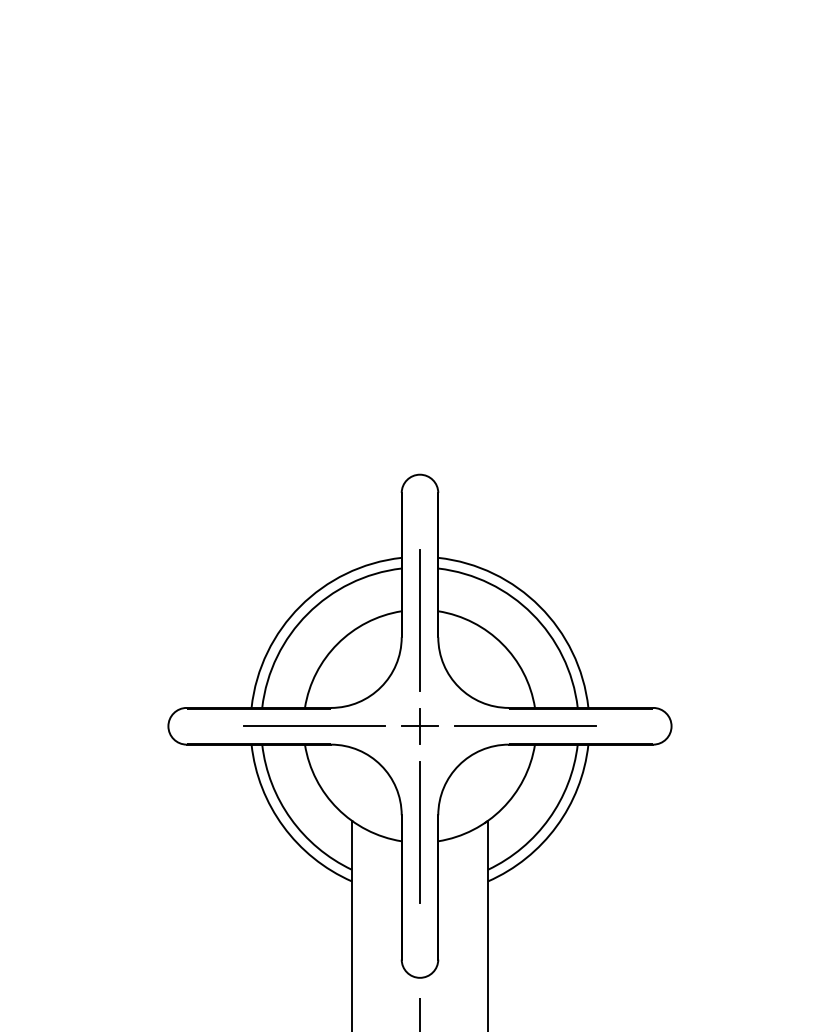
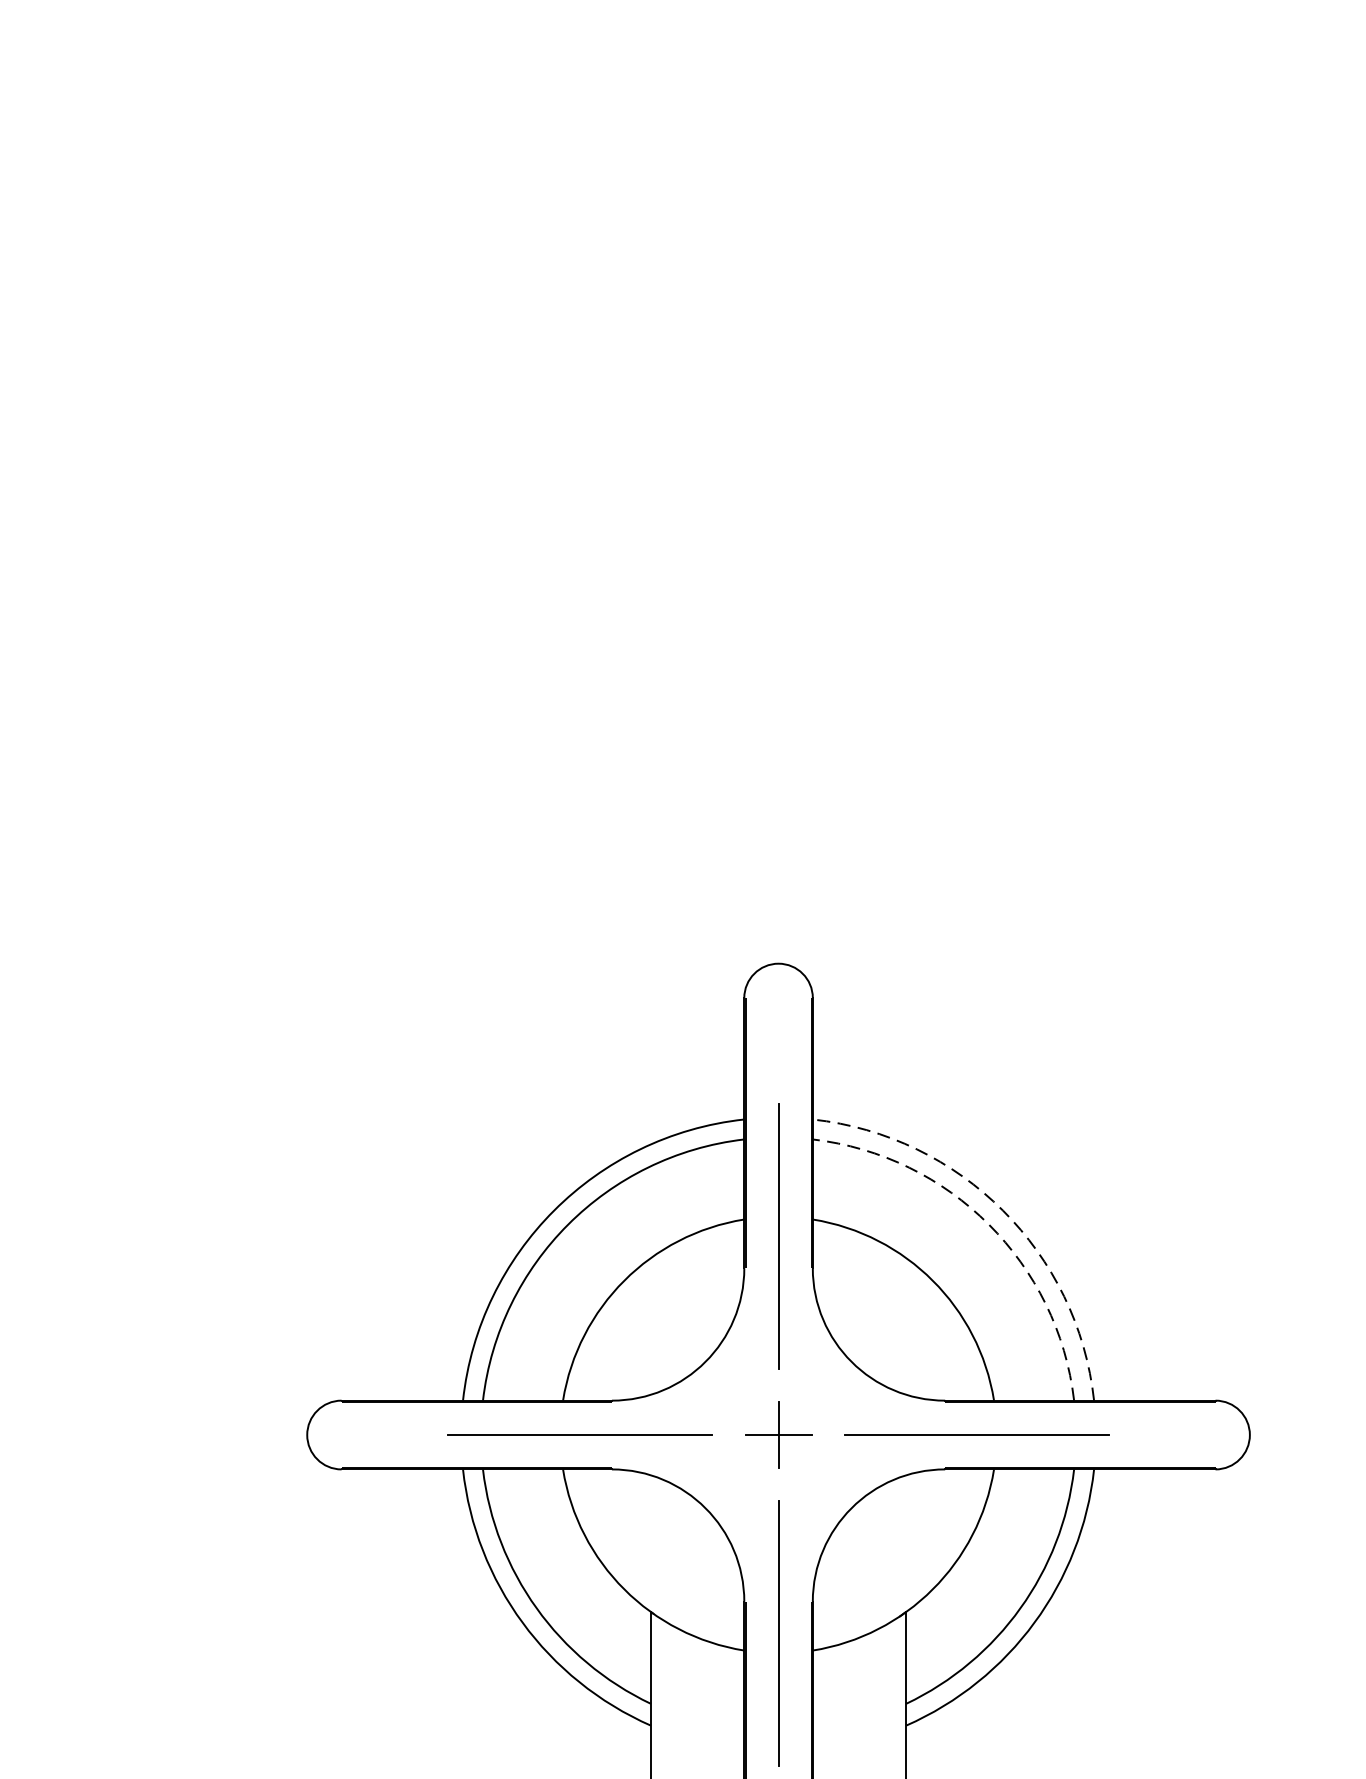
arc: (539, 606) -> (1002, 1210), solid -> dashed
arc: (532, 613) -> (989, 1223), solid -> dashed

